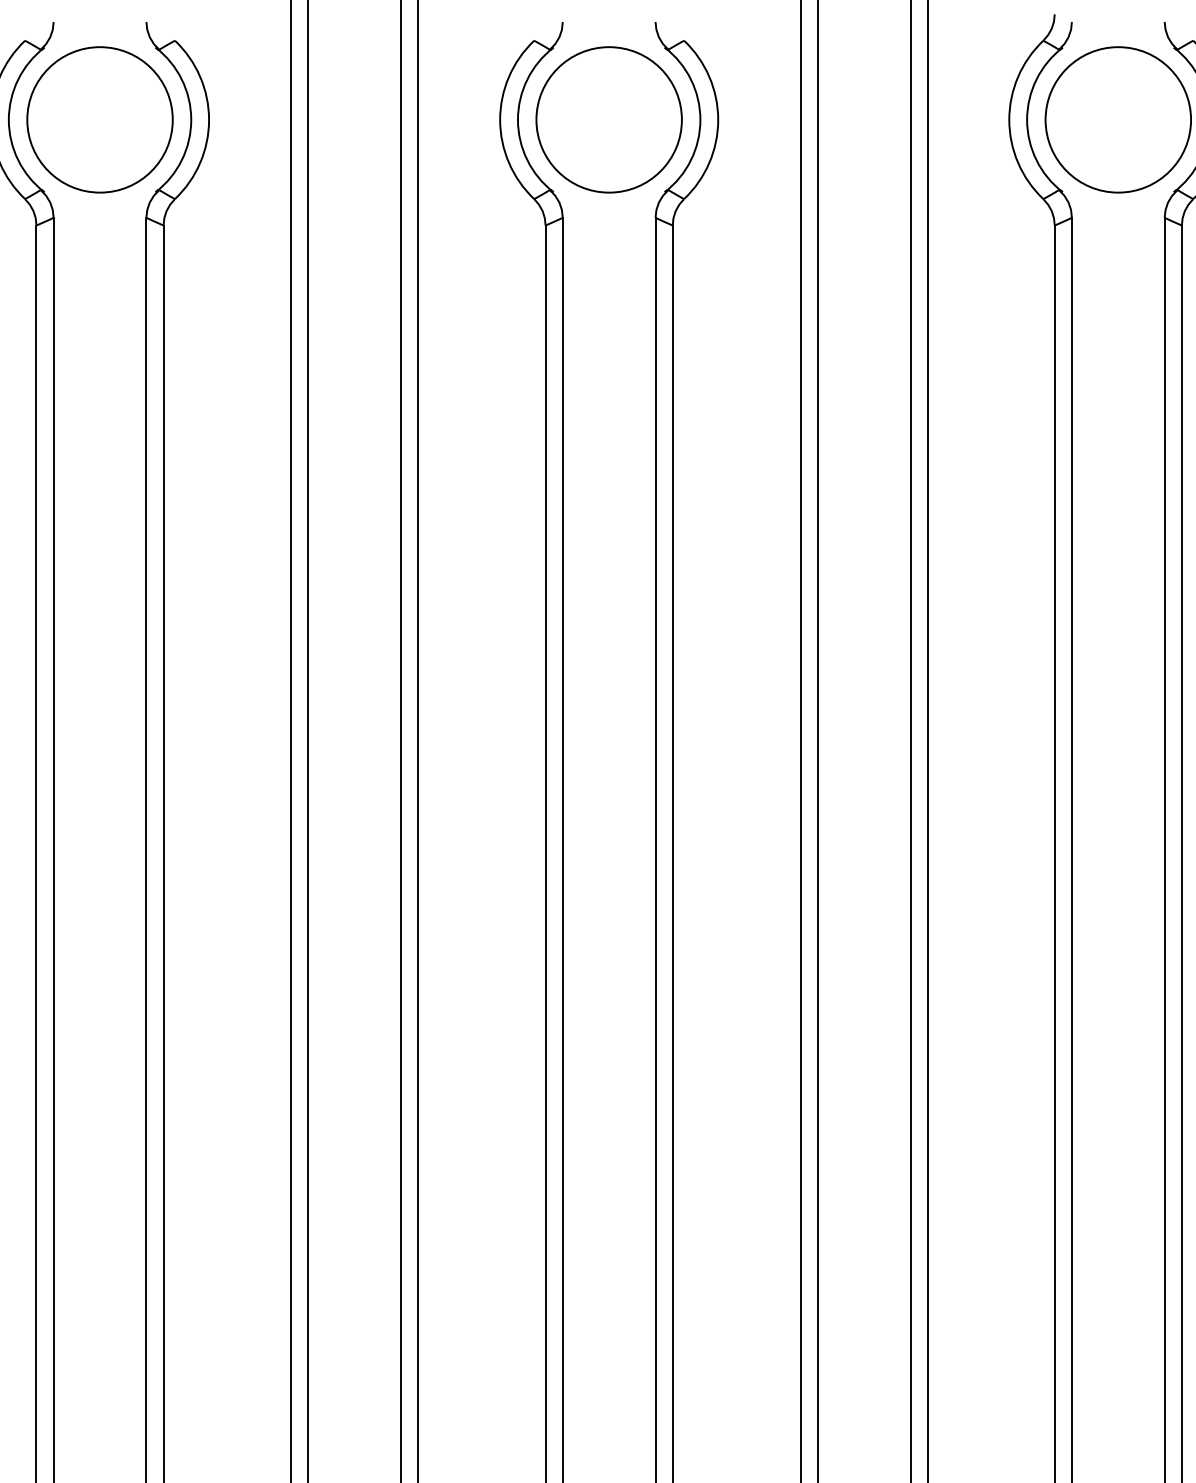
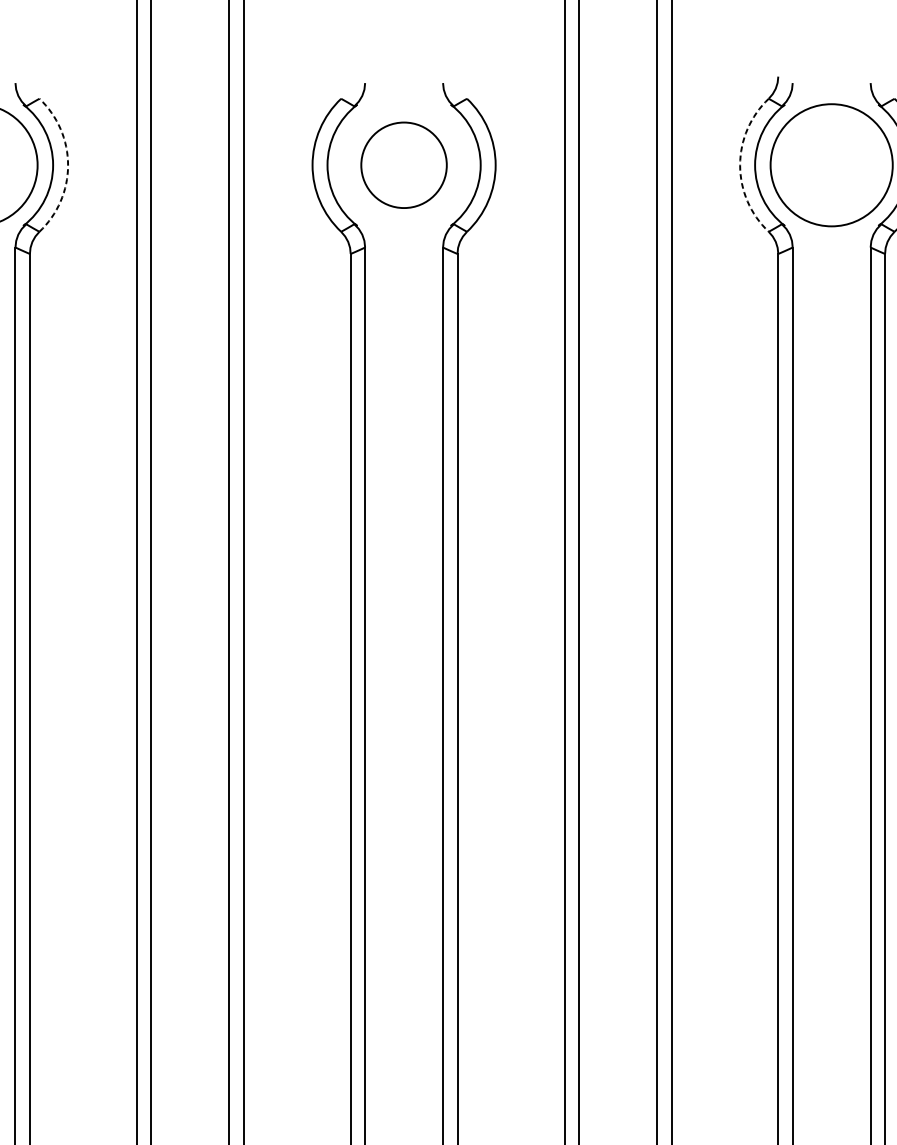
arc: (209, 119) -> (68, 164), solid -> dashed
circle: (608, 119) -> (403, 164), size x0.7
arc: (1009, 119) -> (740, 164), solid -> dashed

